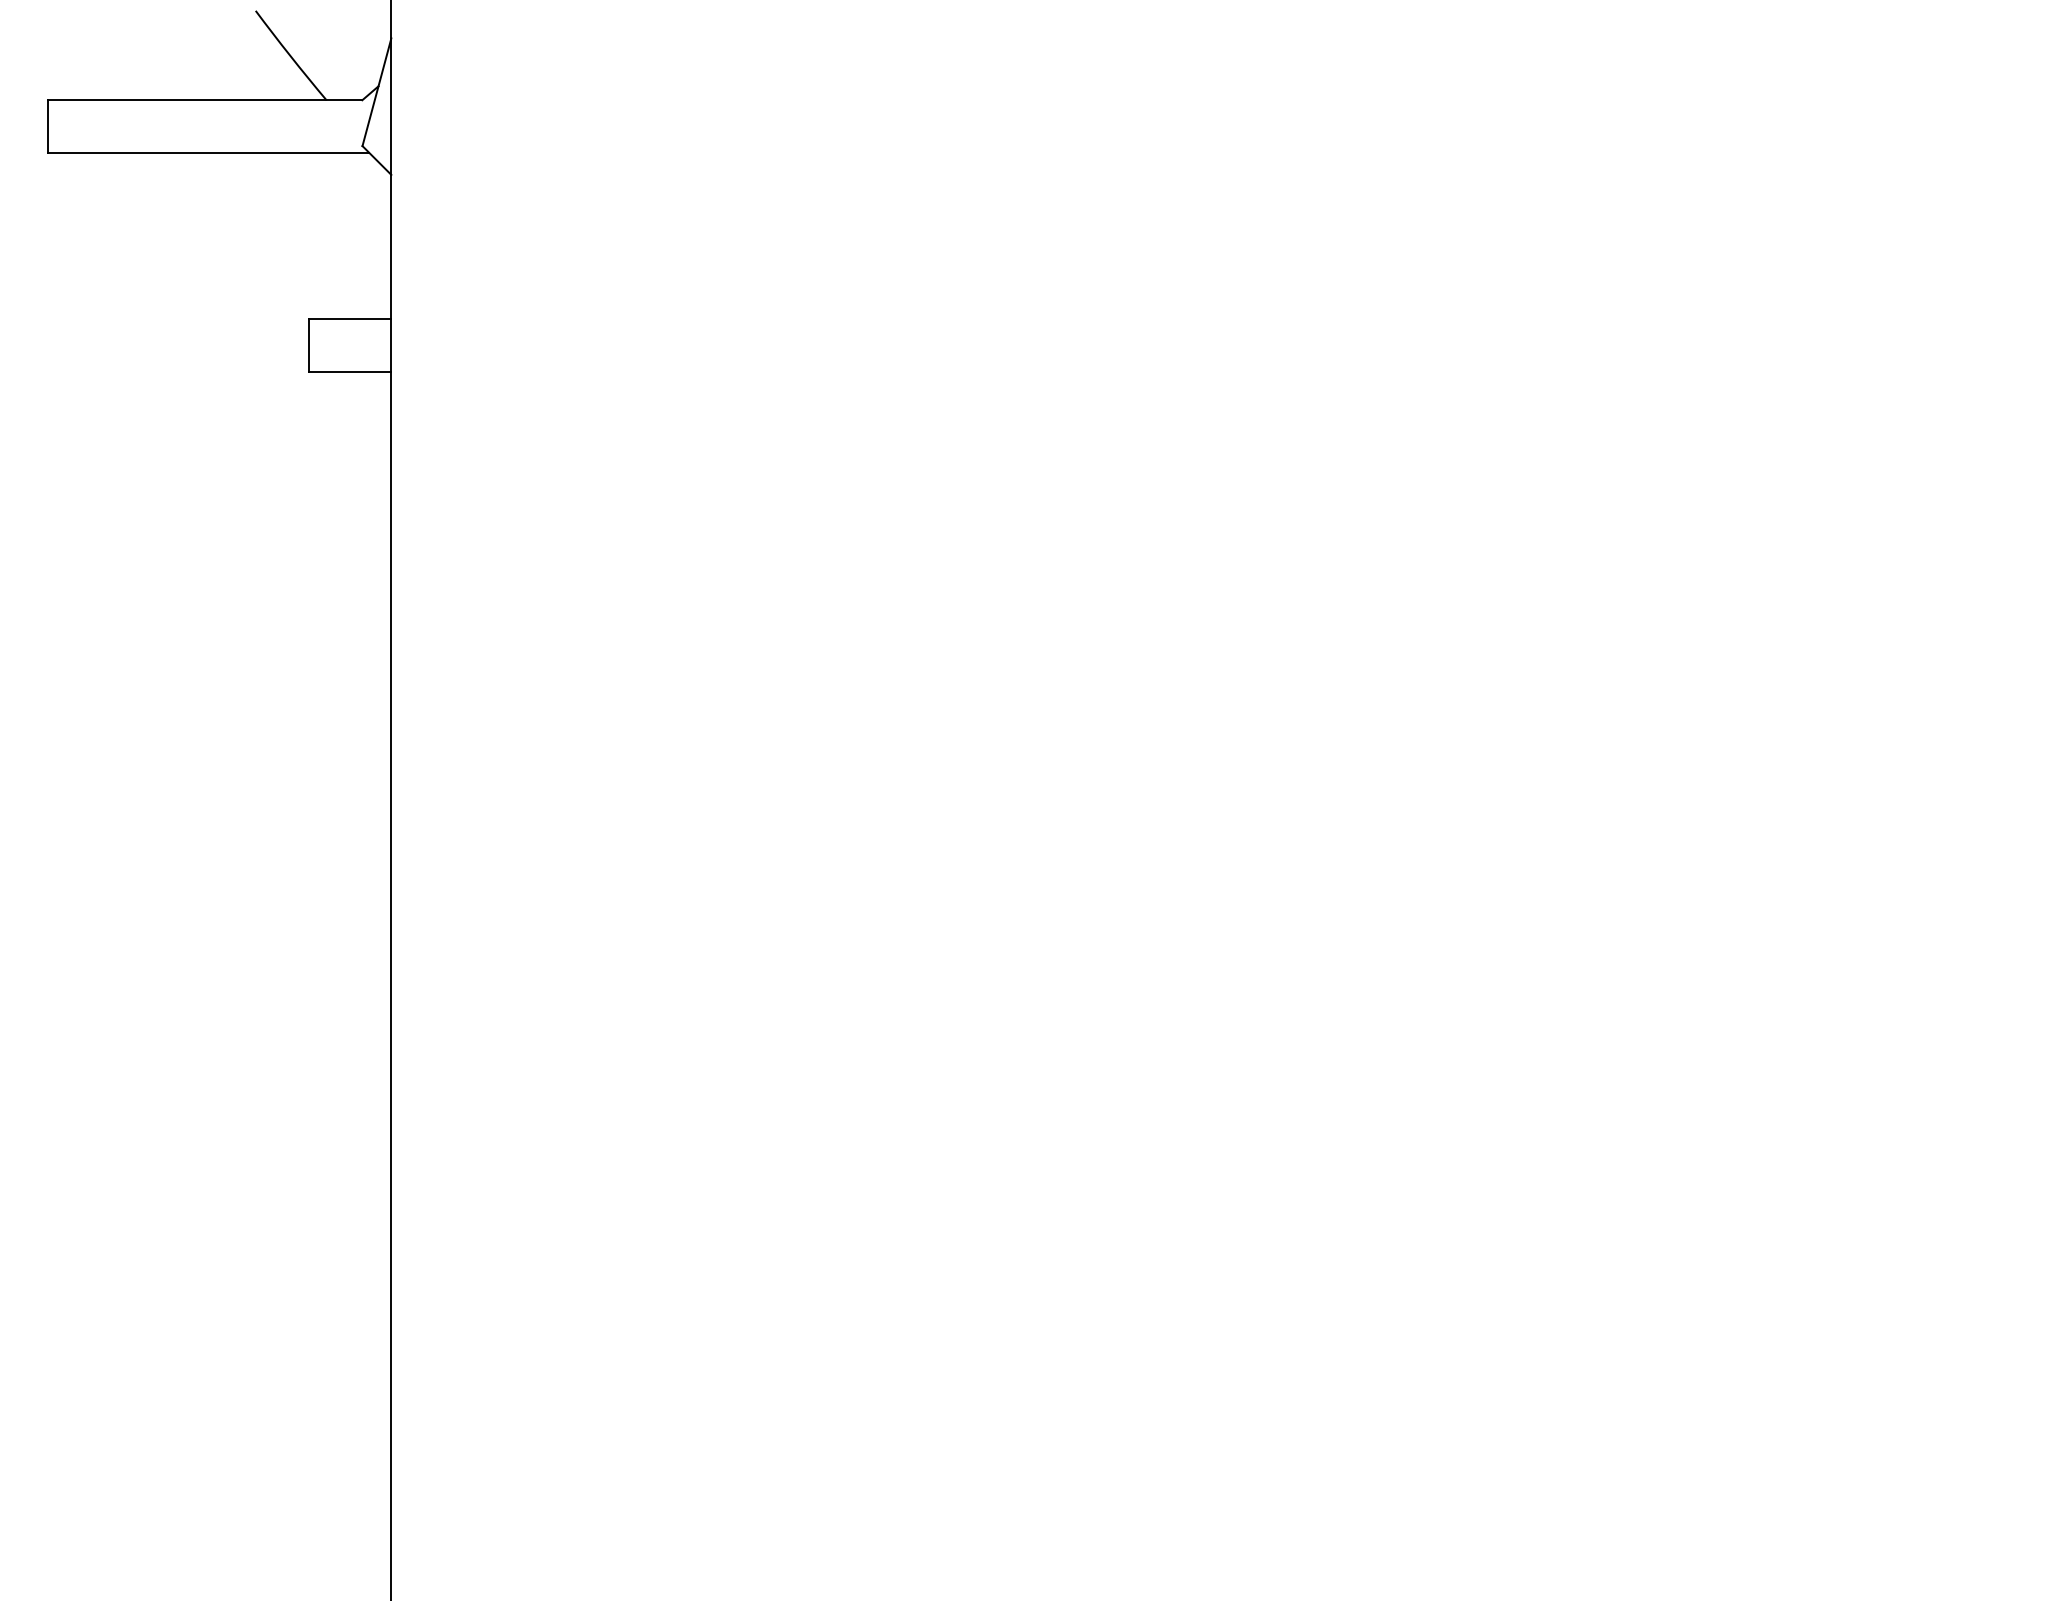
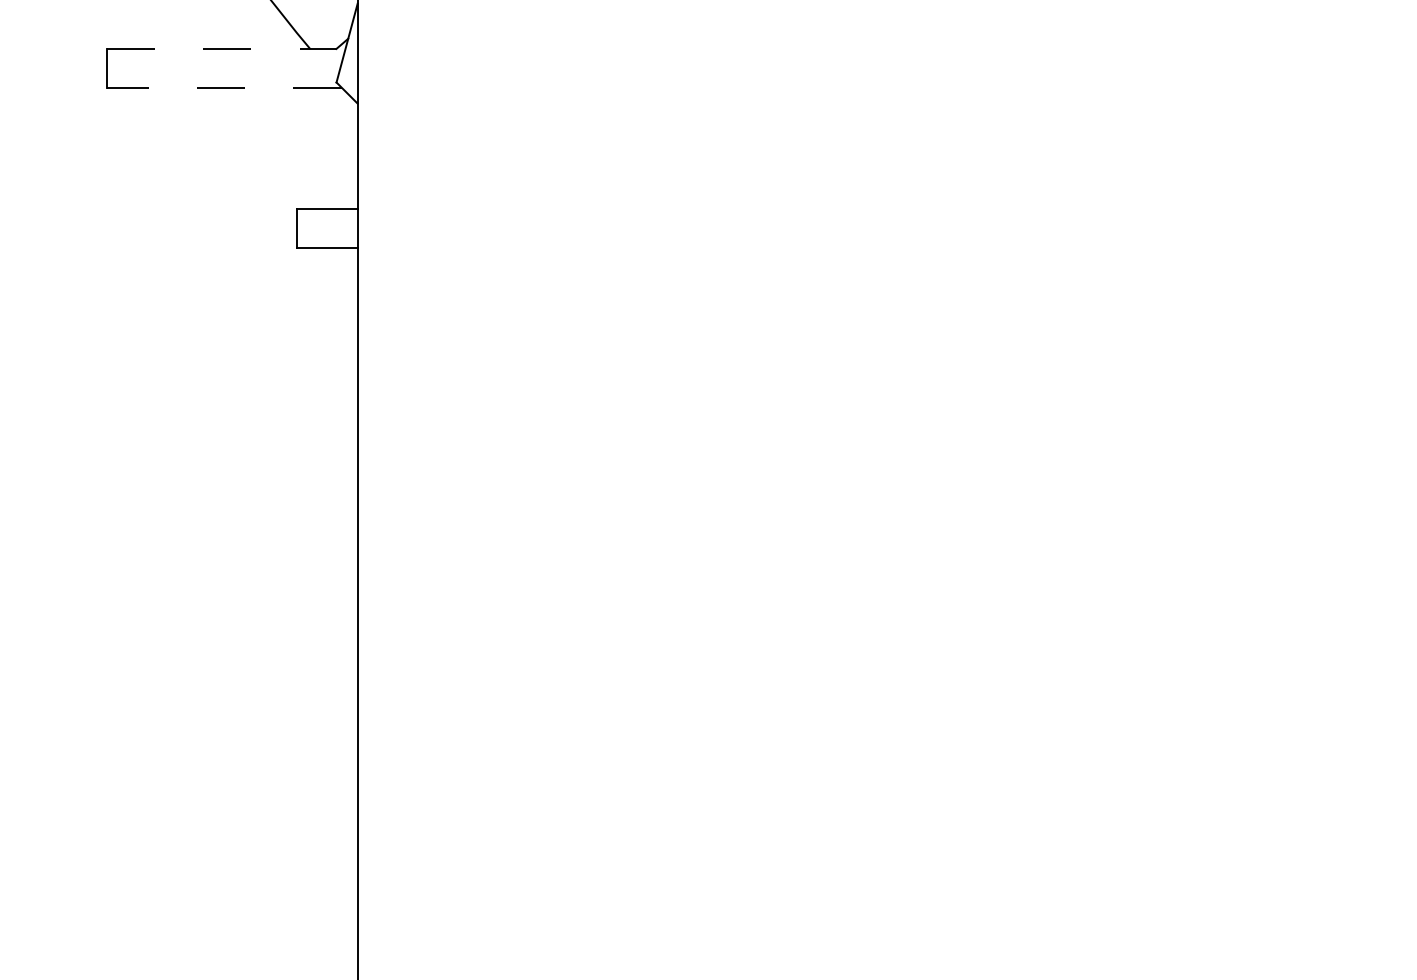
line: (205, 100) -> (221, 49), solid -> dashed
line: (208, 153) -> (223, 87), solid -> dashed

